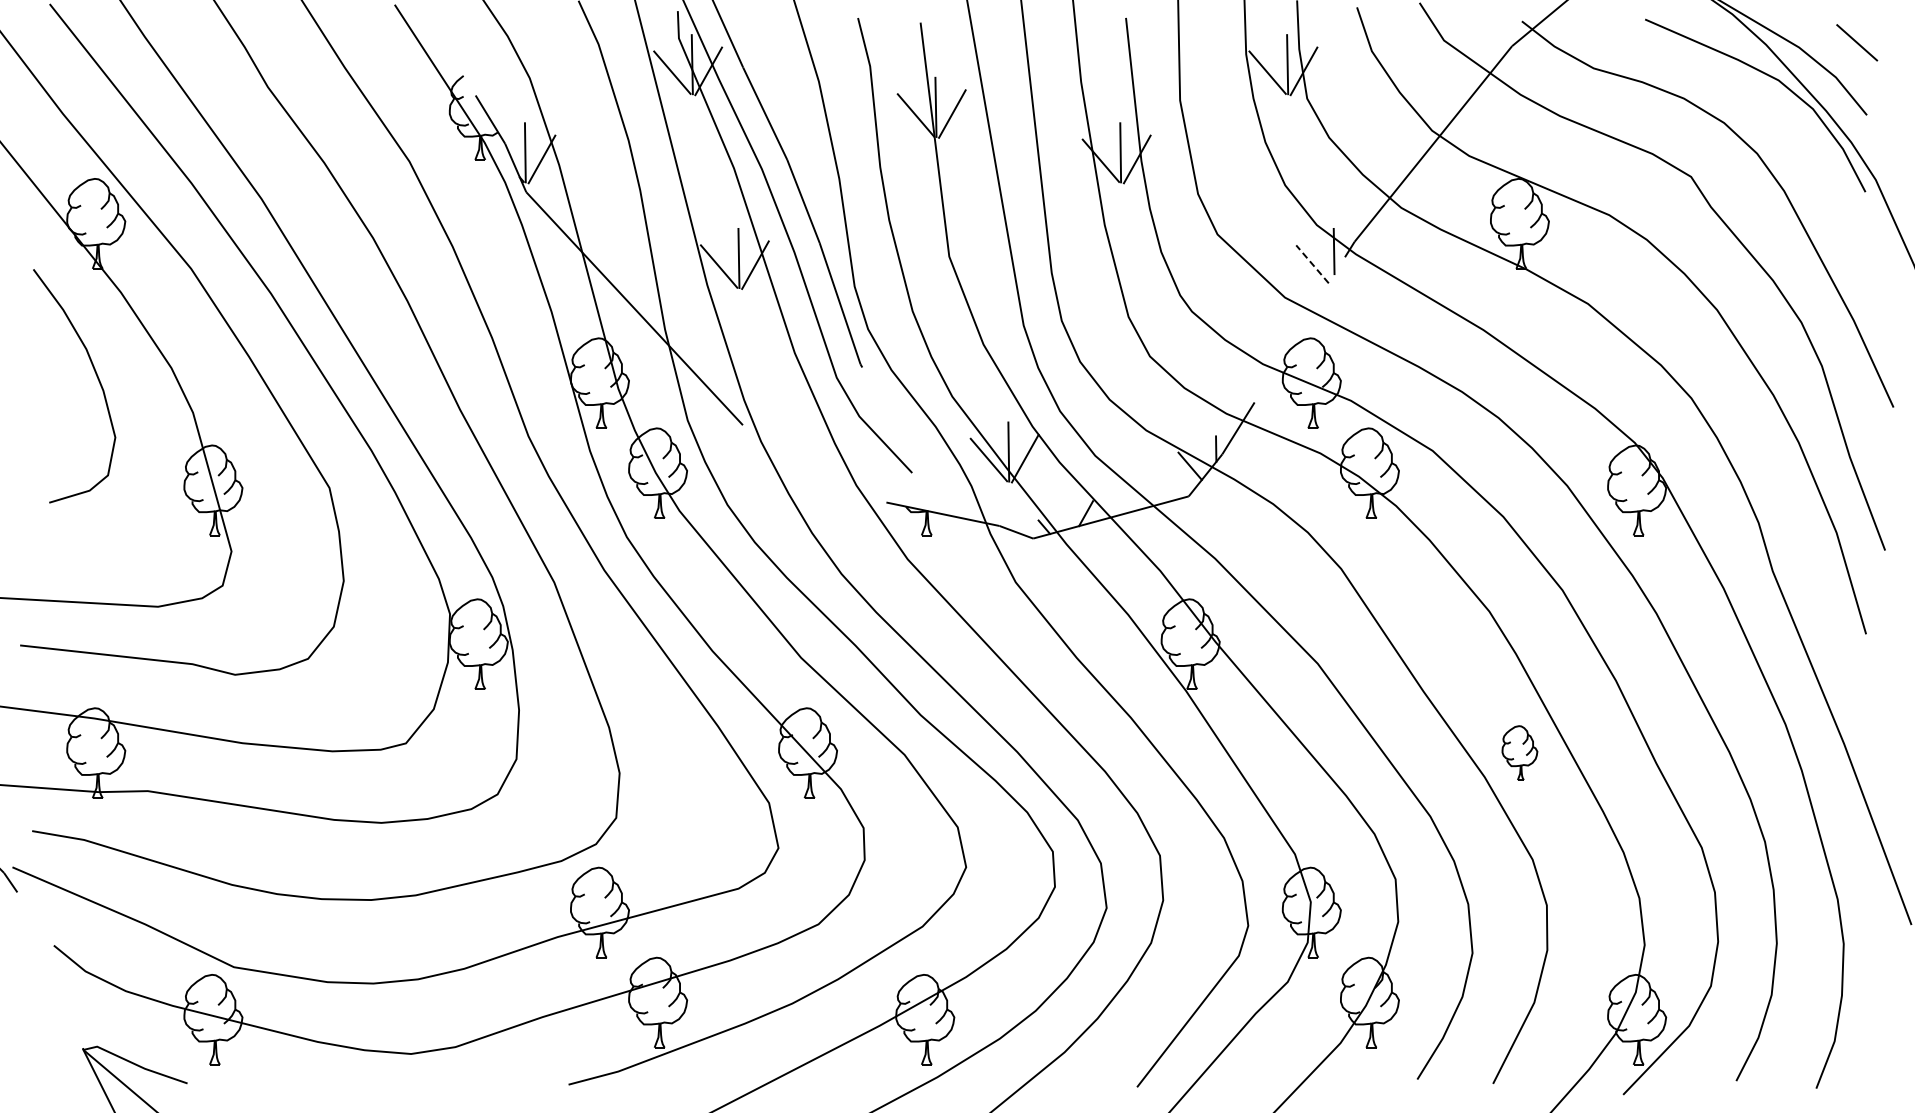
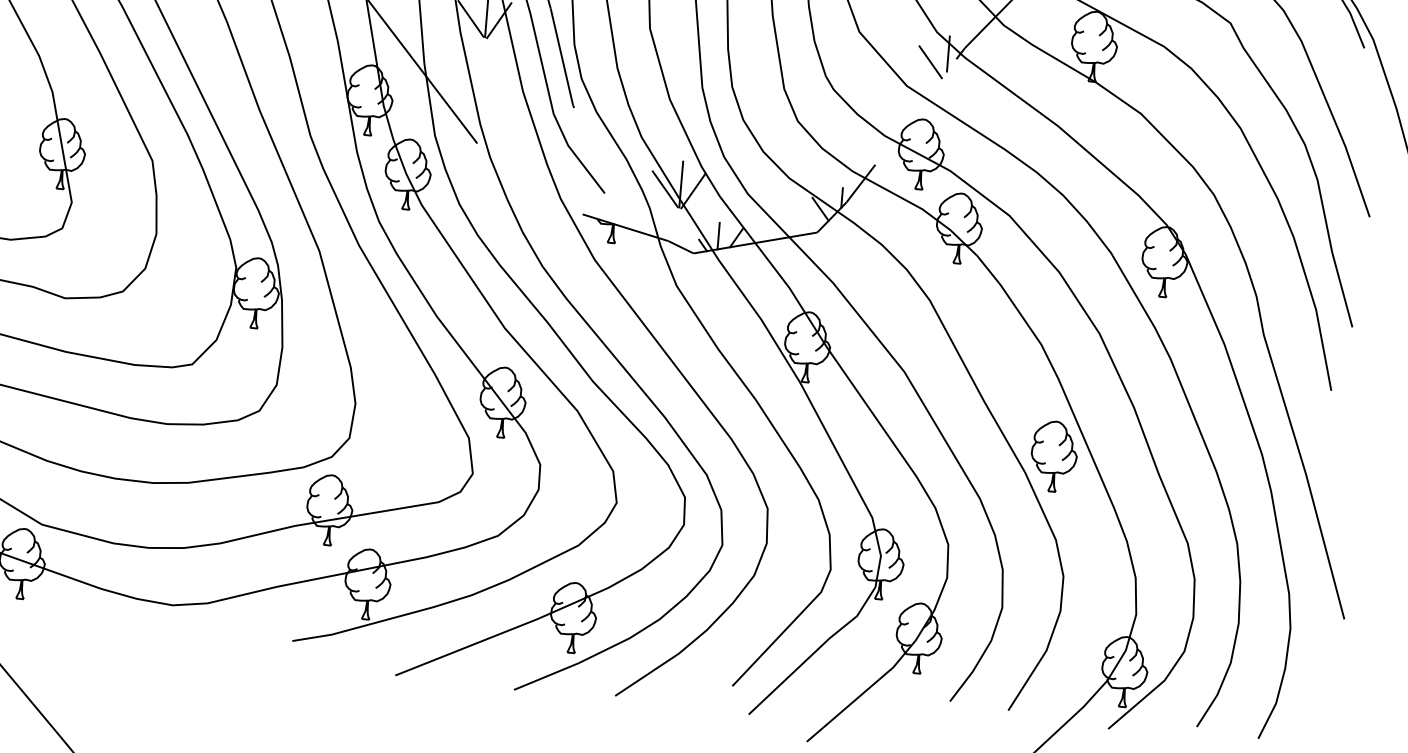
line: (1312, 263) -> (930, 61), dashed -> solid
line: (1062, 513) -> (718, 236), added
part: (1519, 752) -> (1053, 456), size x1.67

